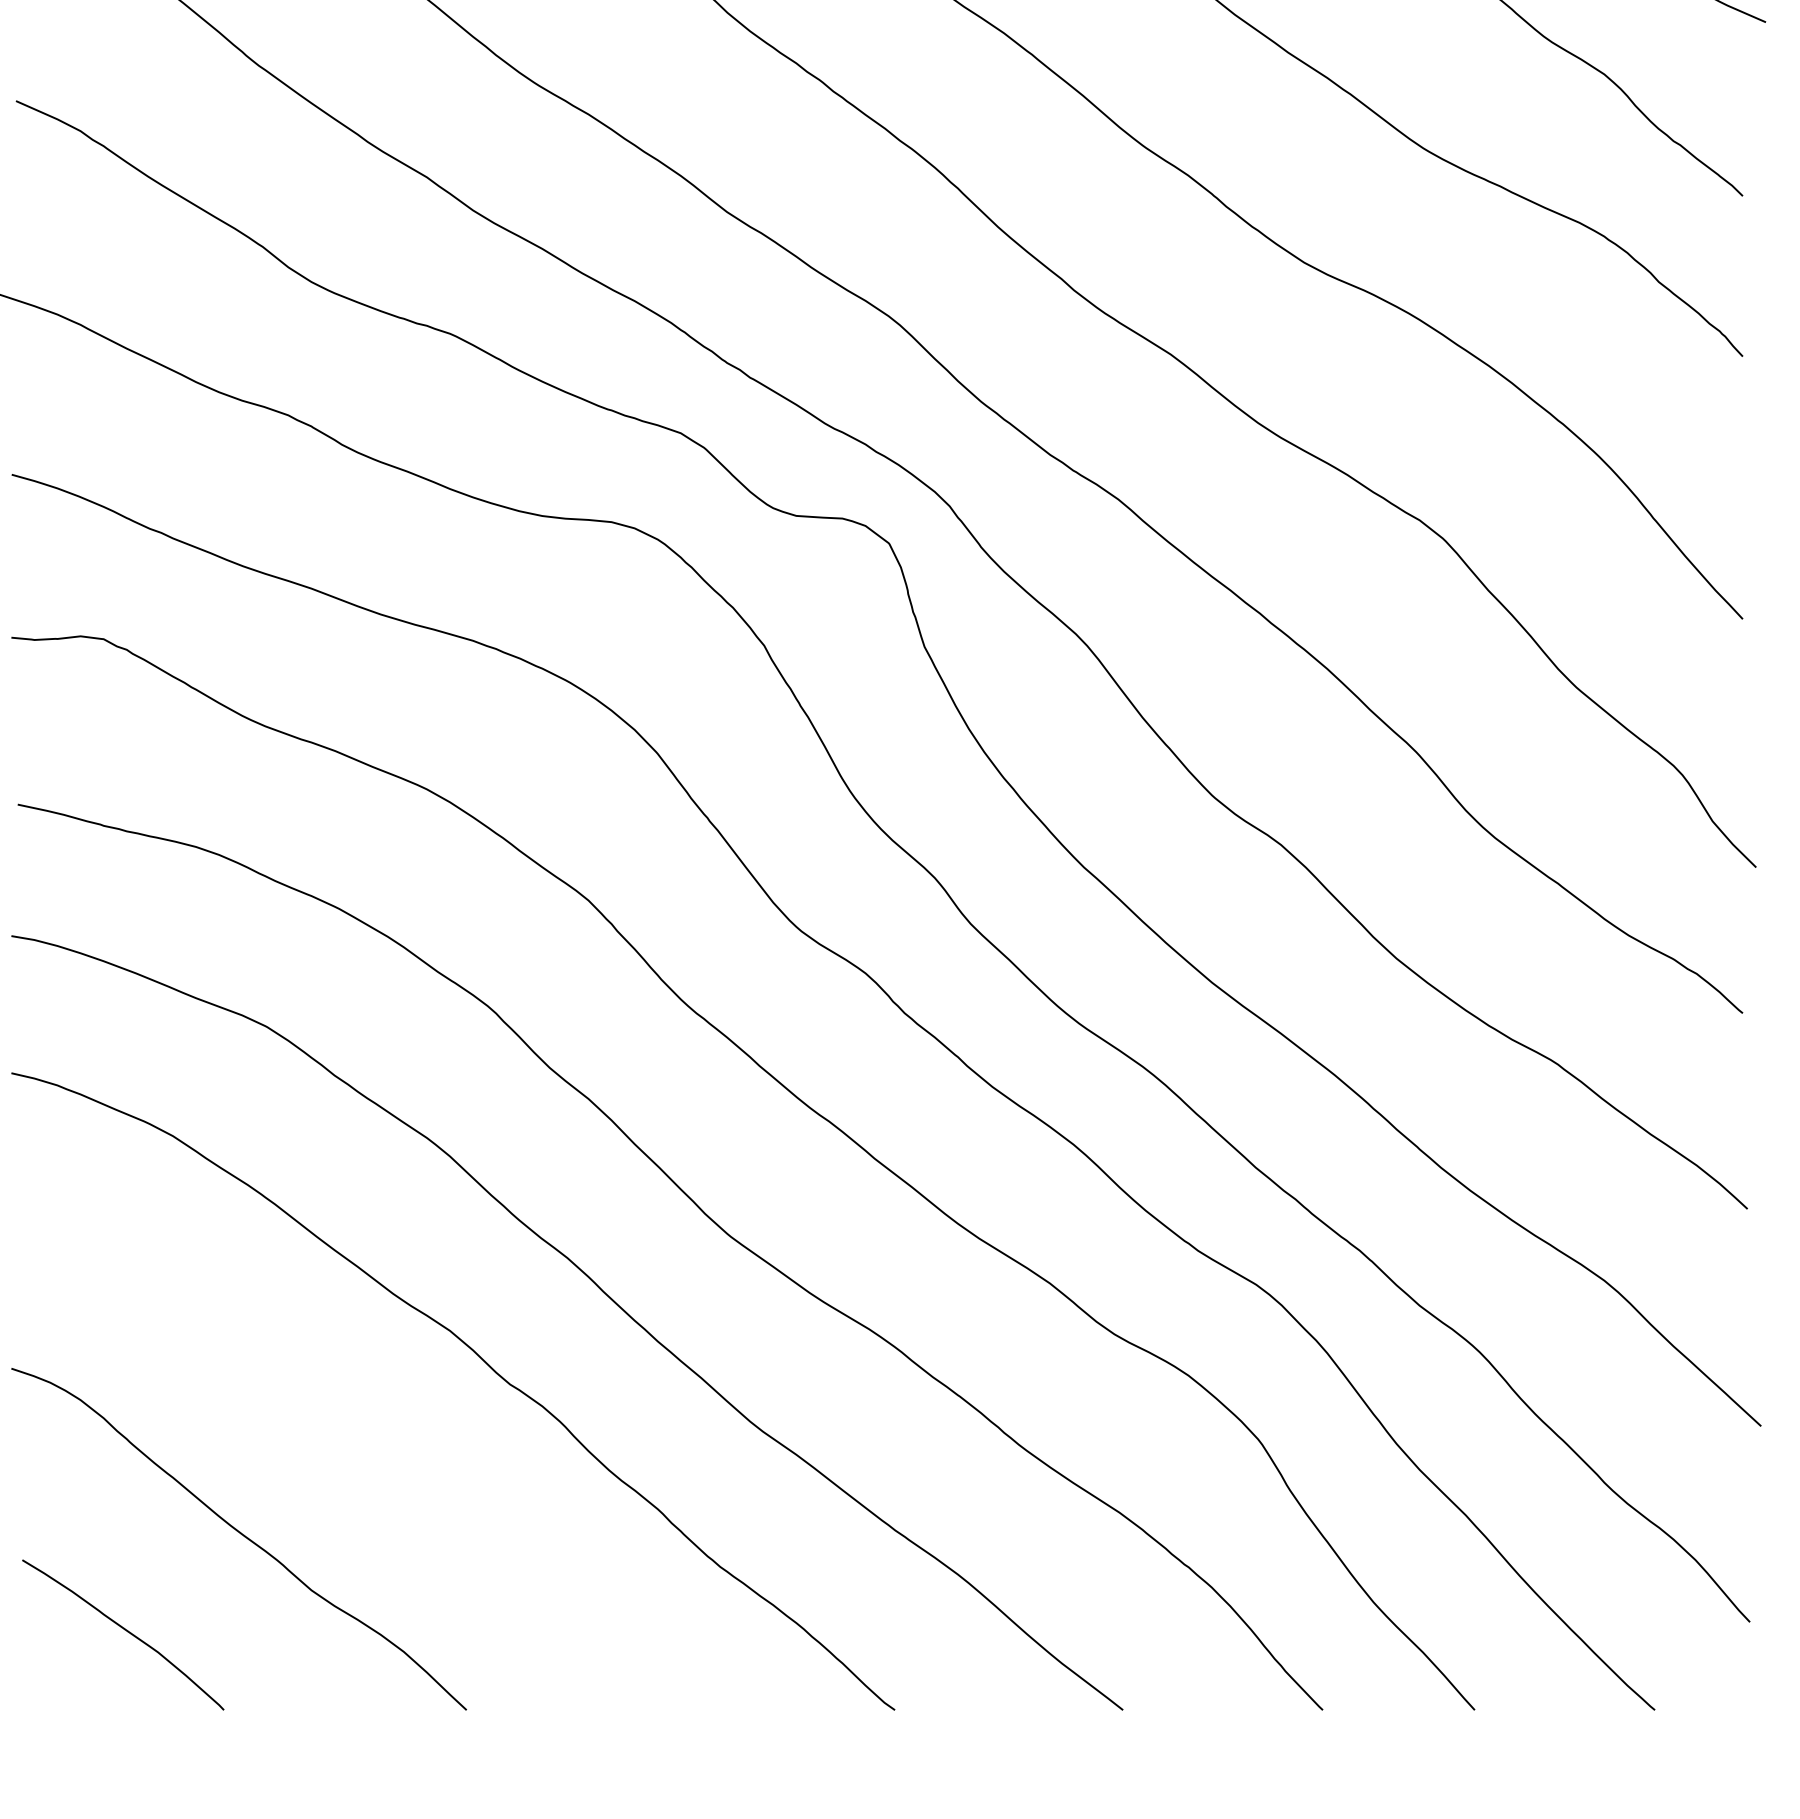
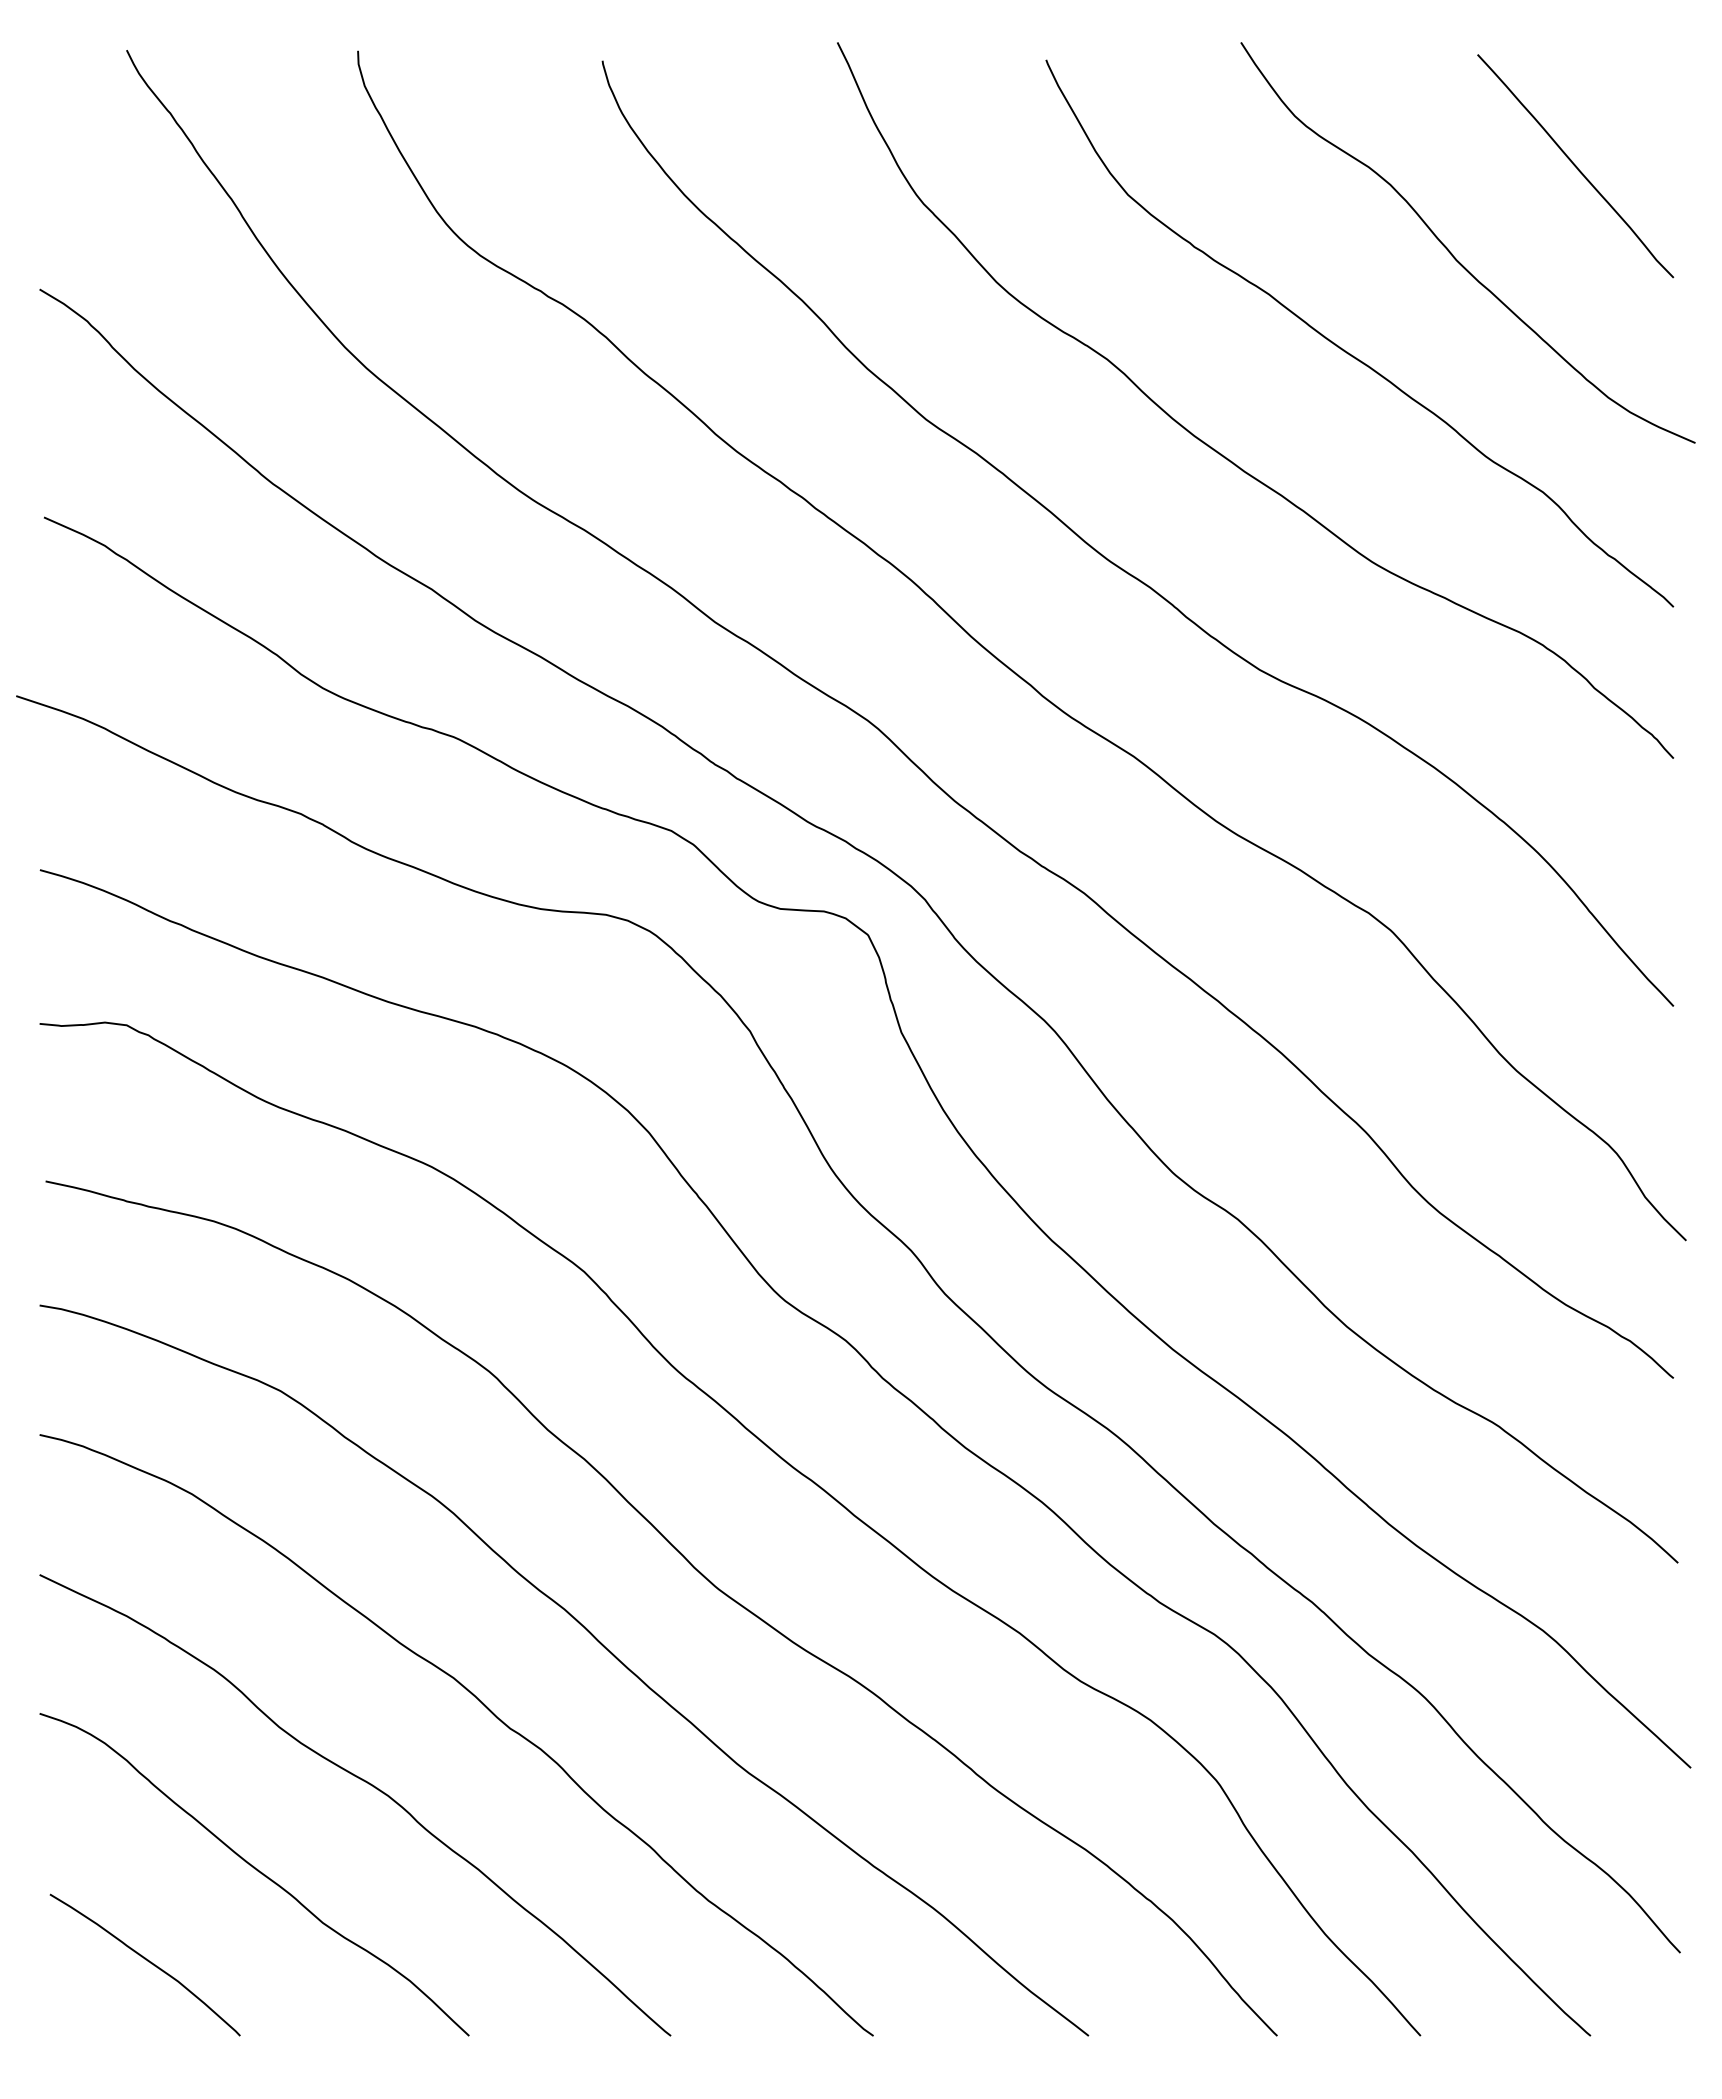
curve: (359, 1443) -> (368, 1784), added

